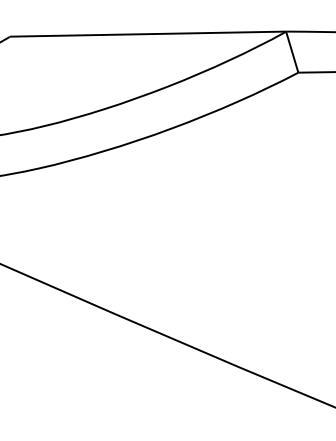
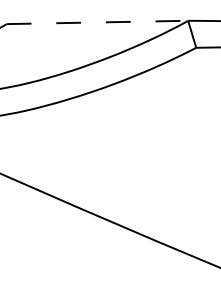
line: (148, 34) -> (97, 22), solid -> dashed

